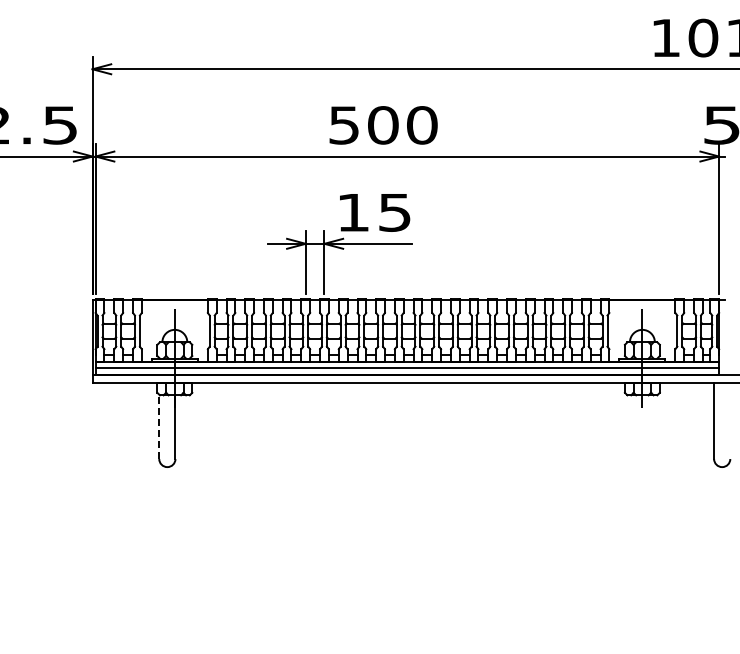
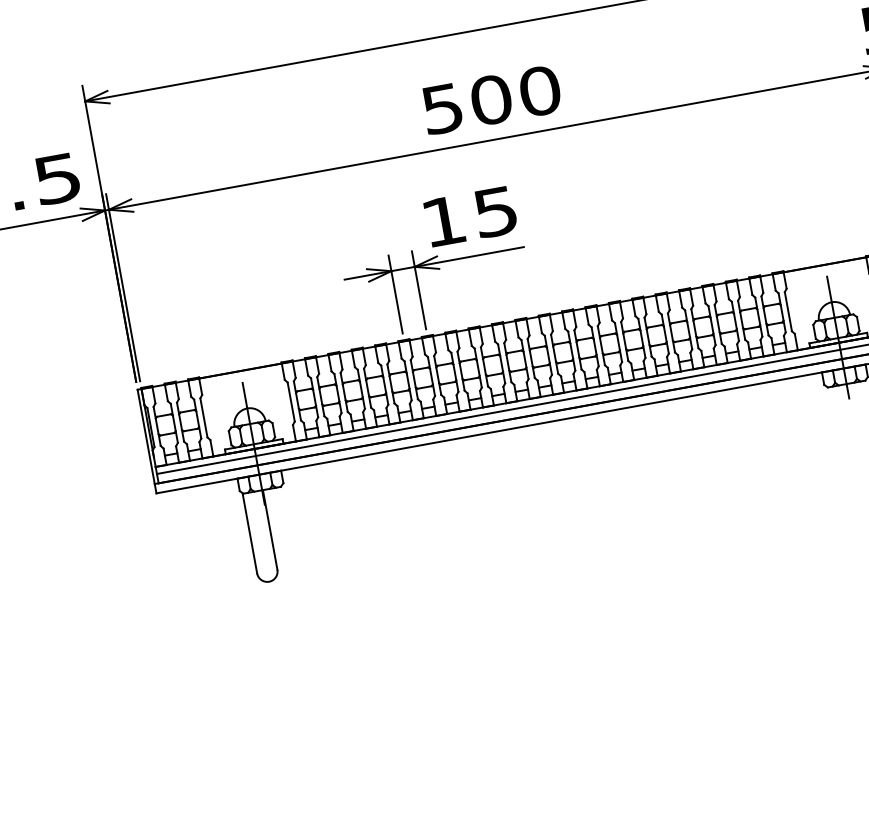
text: (383, 125) -> (491, 100), moved
line: (159, 427) -> (250, 533), dashed -> solid

